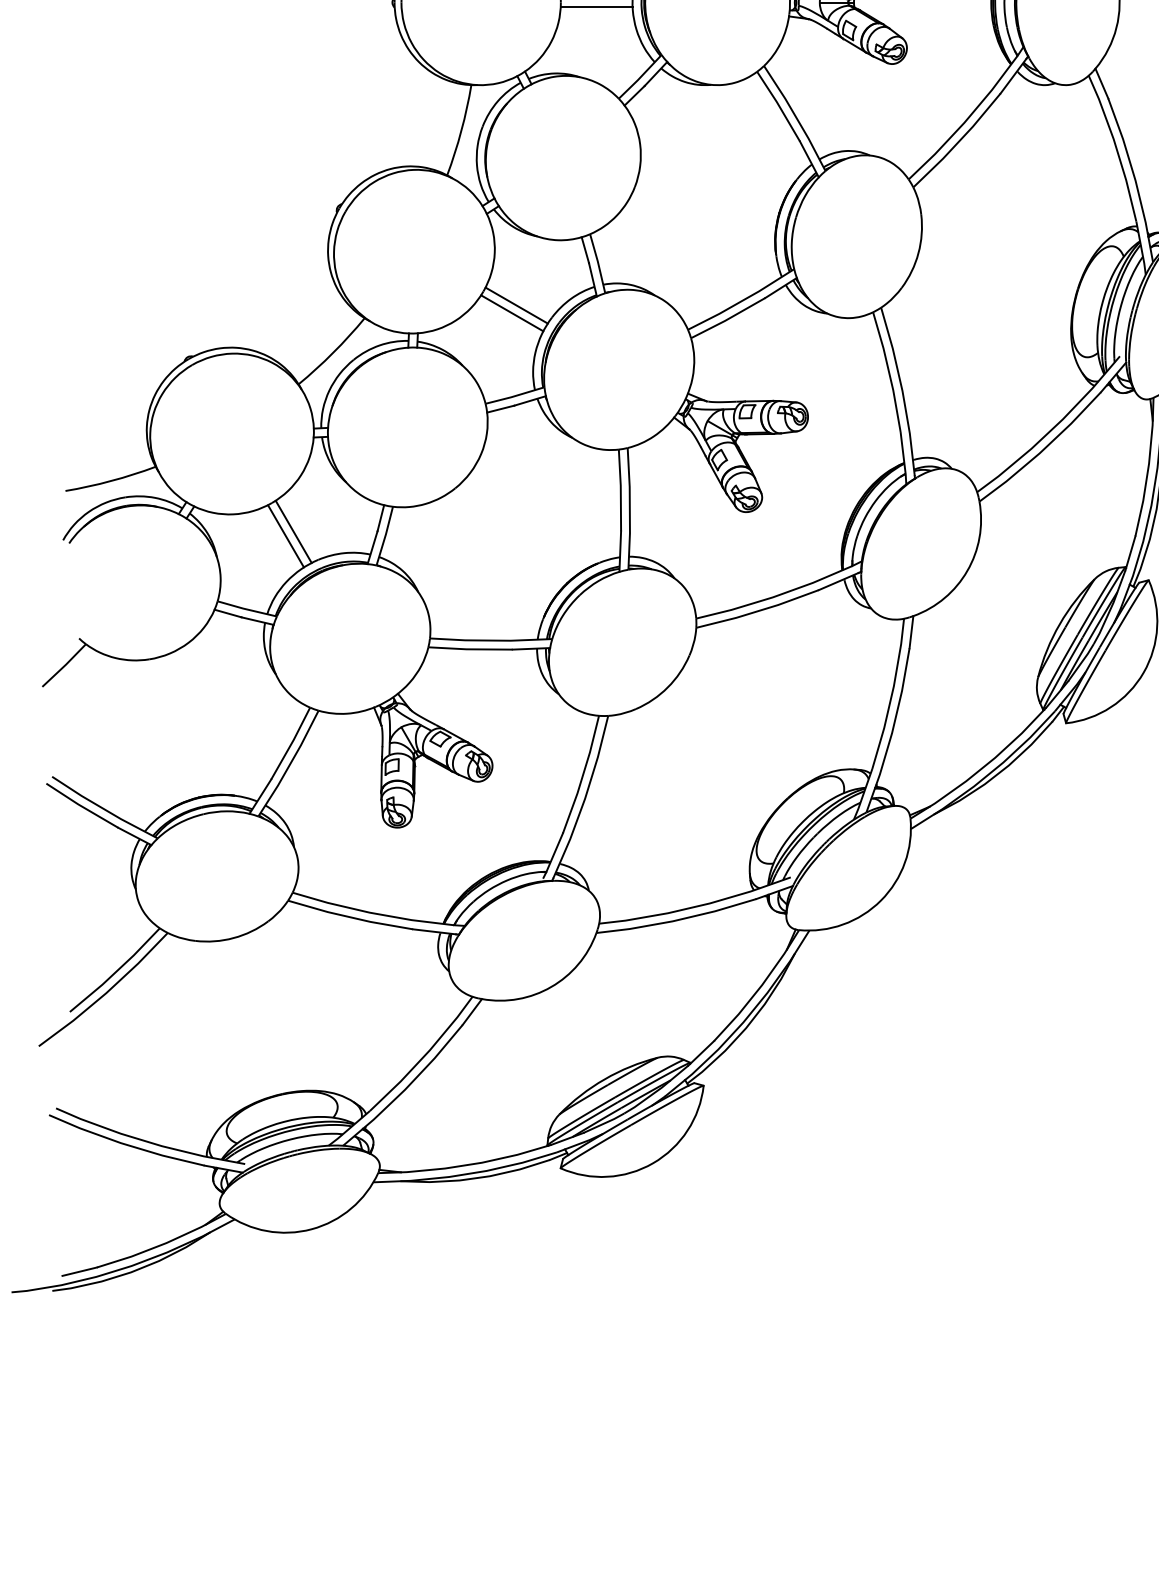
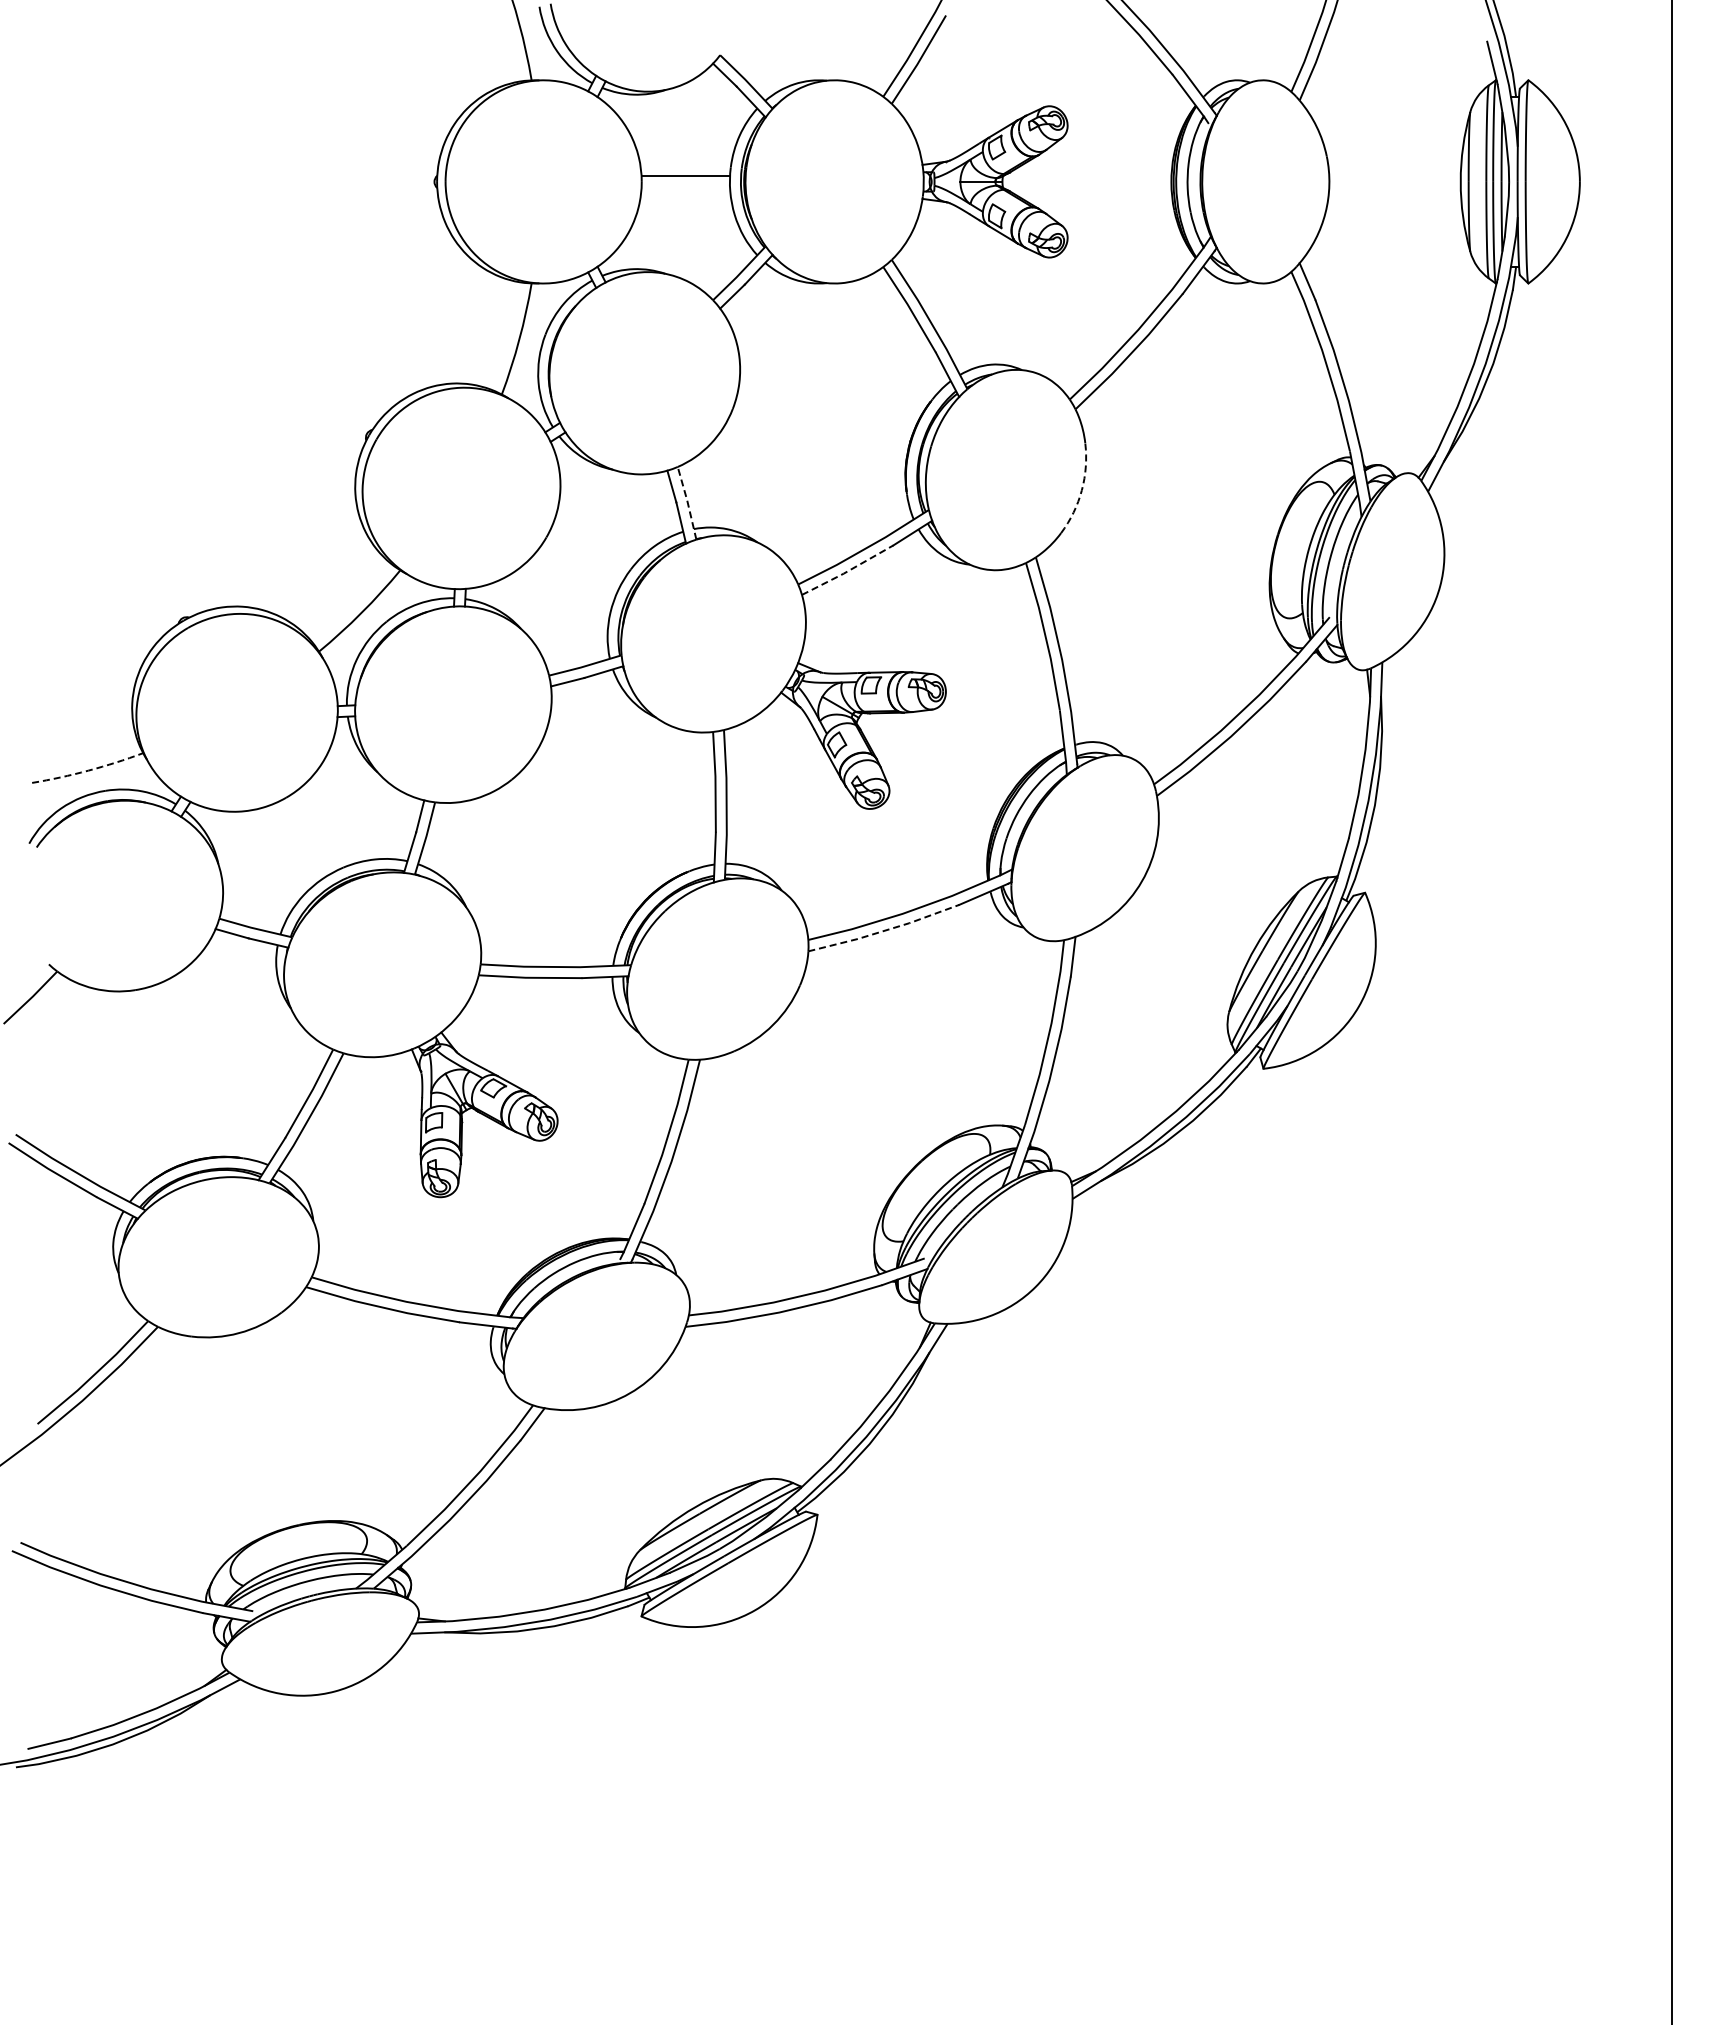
line: (596, 7) -> (685, 187), removed
arc: (918, 253) -> (1081, 490), solid -> dashed
line: (598, 263) -> (687, 502), solid -> dashed
line: (516, 305) -> (587, 554), removed
line: (511, 313) -> (581, 564), removed
line: (728, 319) -> (848, 571), solid -> dashed
arc: (111, 480) -> (88, 770), solid -> dashed
line: (293, 532) -> (312, 833), removed
line: (286, 536) -> (303, 838), removed
line: (758, 610) -> (885, 930), solid -> dashed

